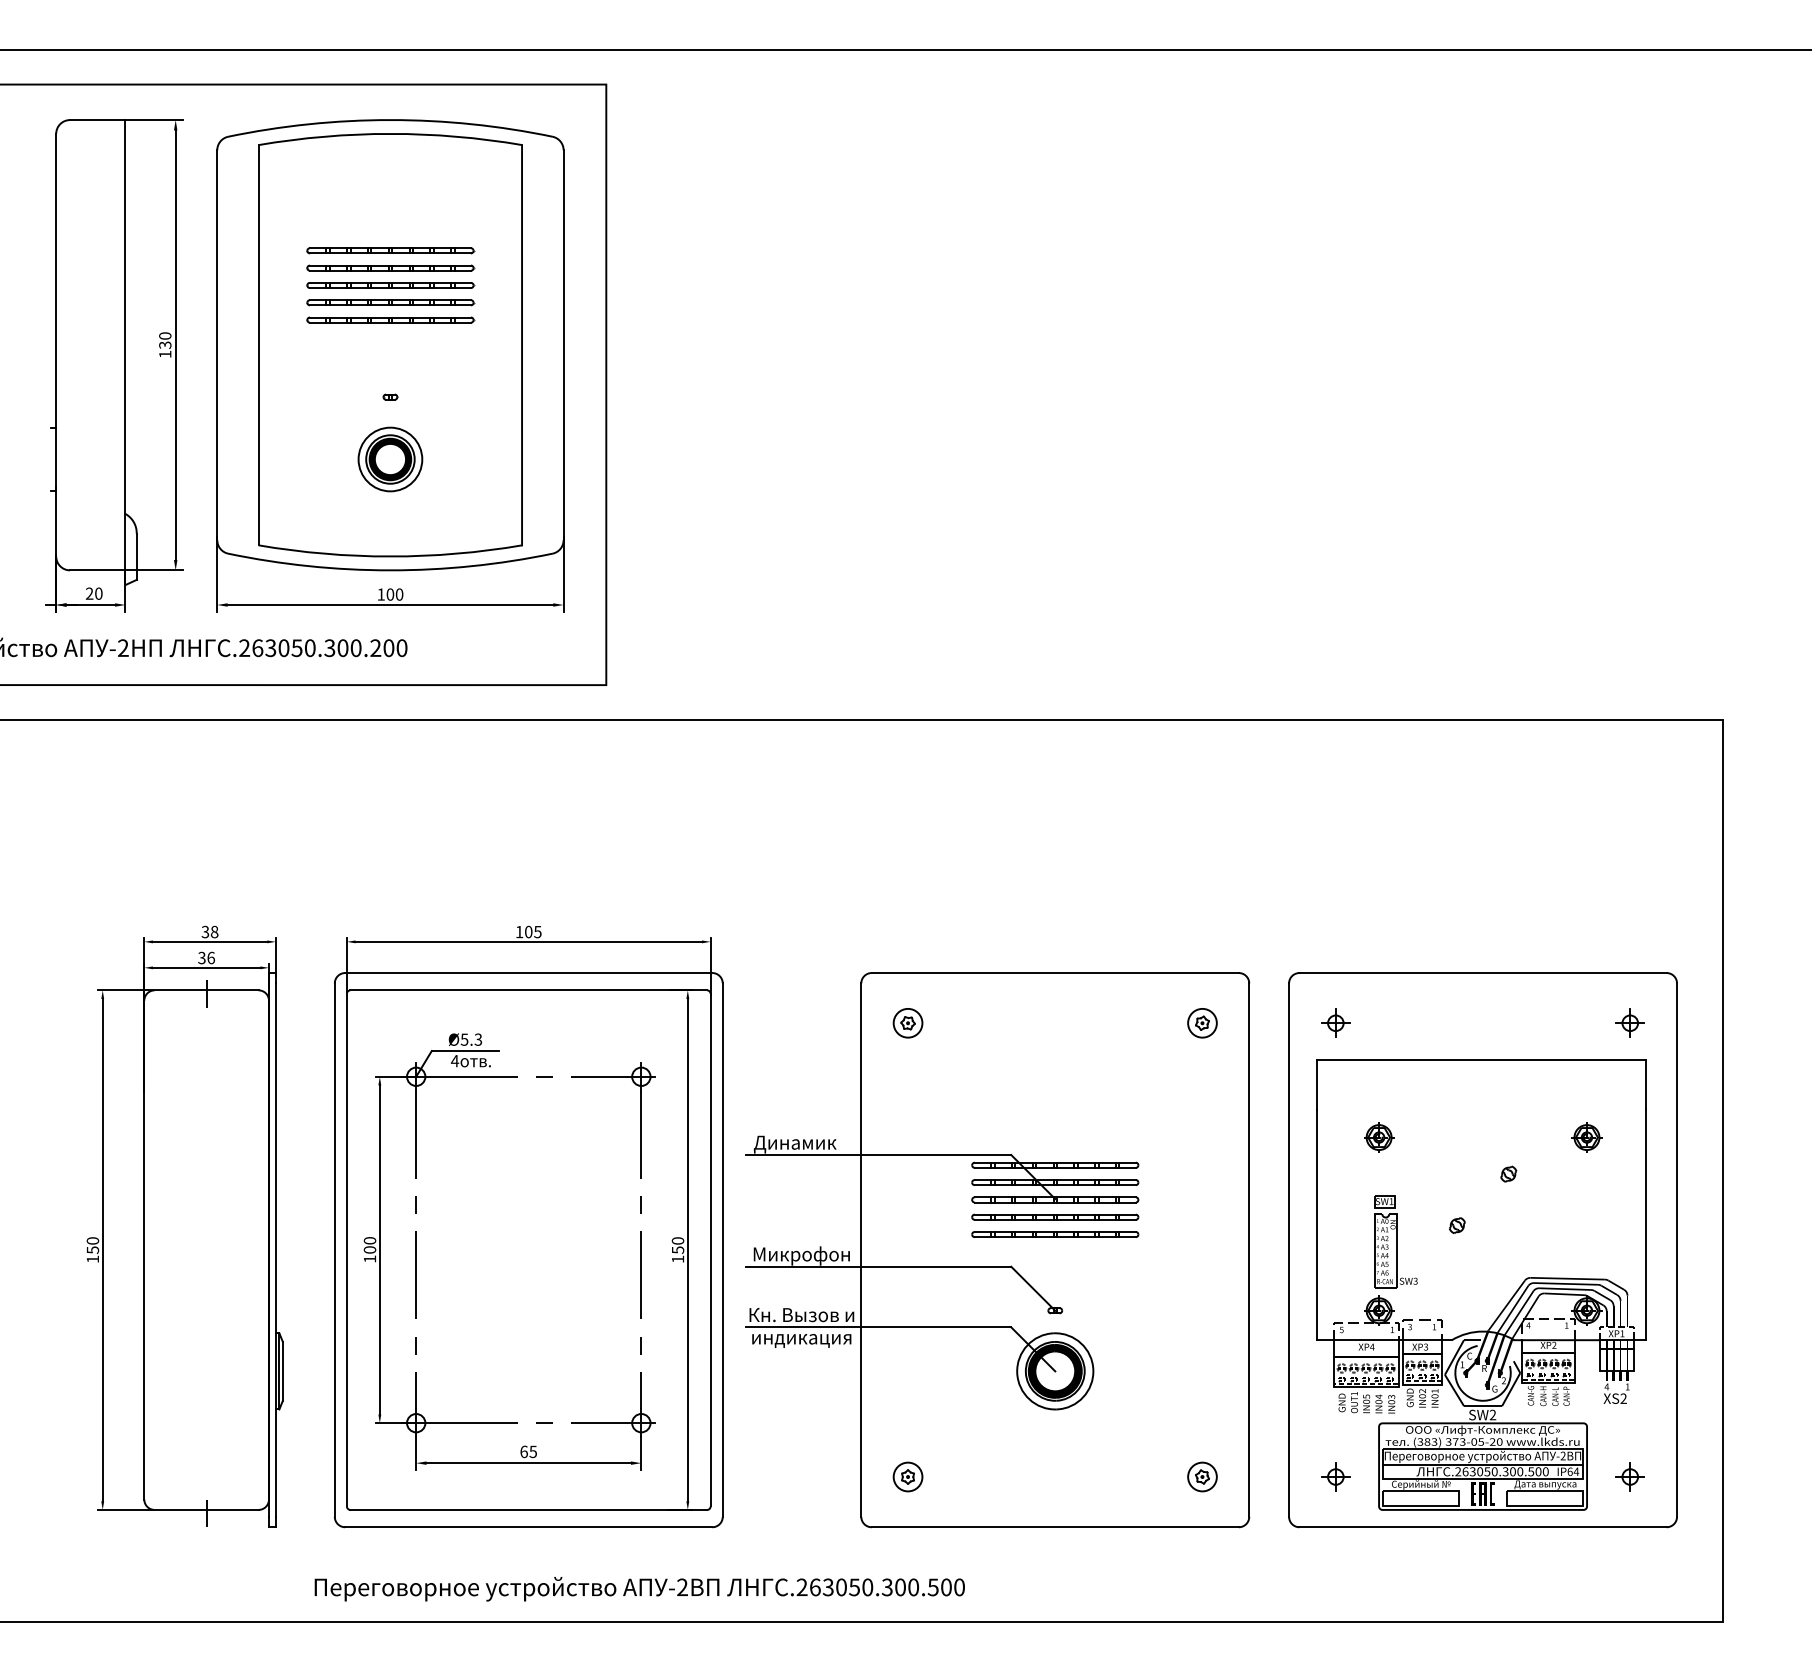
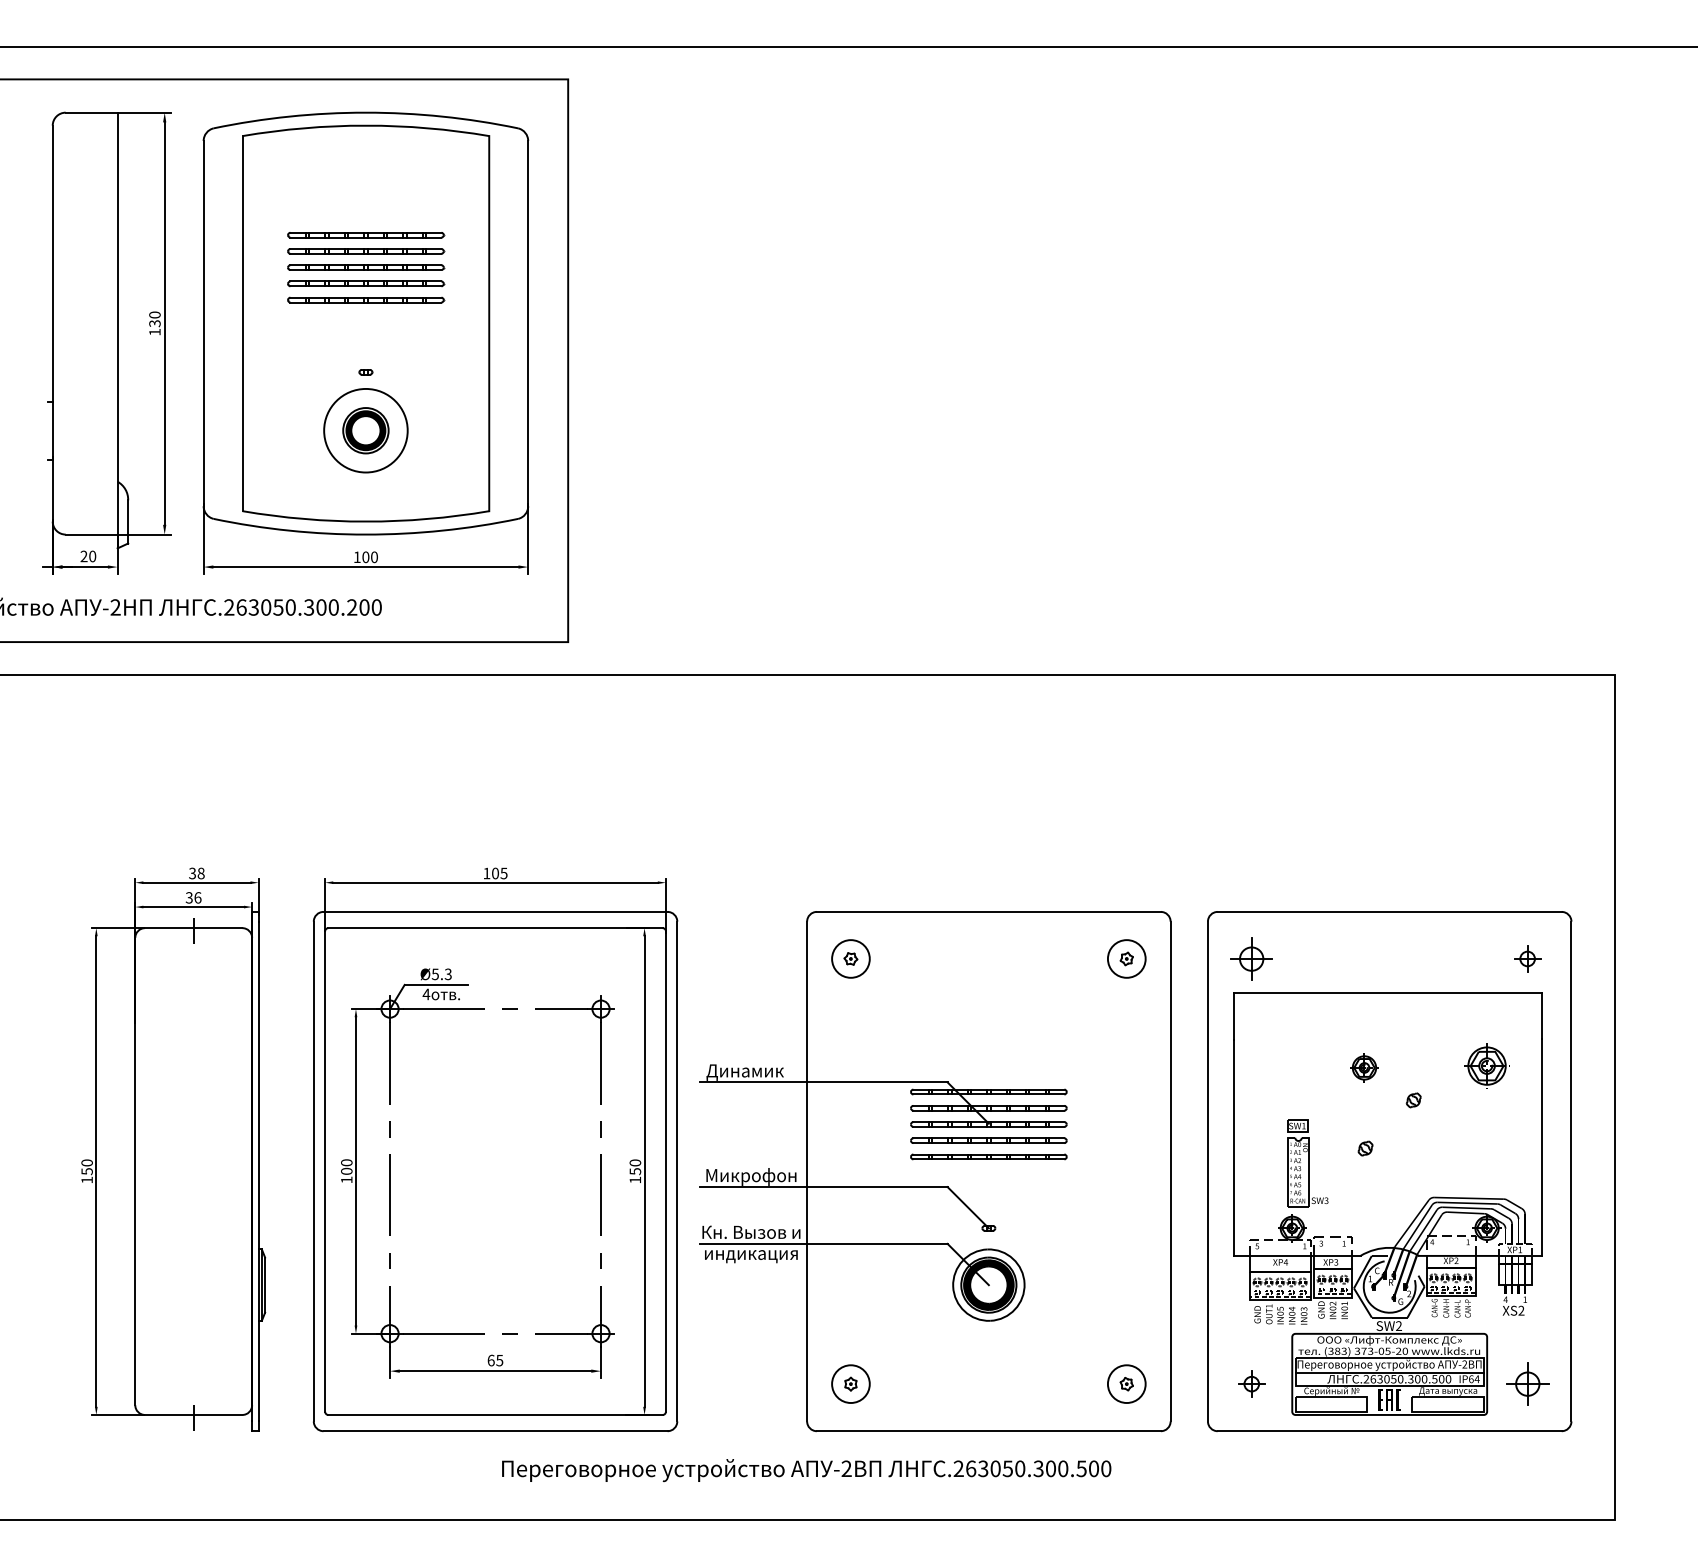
circle: (390, 459) -> (365, 430), size x1.4
circle: (907, 1022) -> (850, 958), size x1.4
circle: (1202, 1022) -> (1126, 958), size x1.4
part: (1335, 1022) -> (1251, 958), size x1.6
part: (1379, 1137) -> (1364, 1067), moved
part: (1586, 1137) -> (1486, 1066), size x1.6
circle: (907, 1476) -> (850, 1383), size x1.4
circle: (1202, 1476) -> (1126, 1383), size x1.4
part: (1629, 1476) -> (1526, 1383), size x1.6
text: (639, 1589) -> (806, 1470), moved

